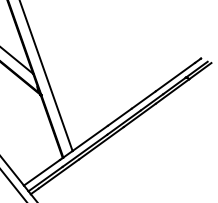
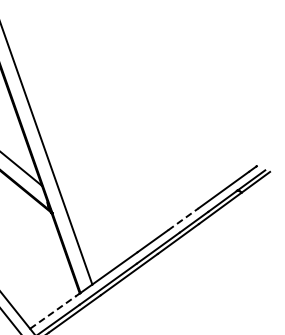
line: (143, 100) -> (183, 219), solid -> dashed
line: (42, 172) -> (53, 312), solid -> dashed

